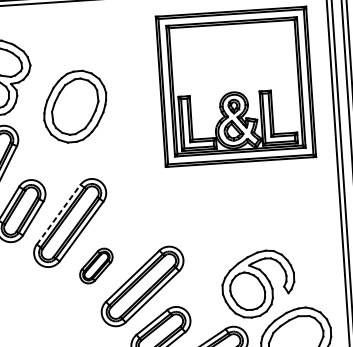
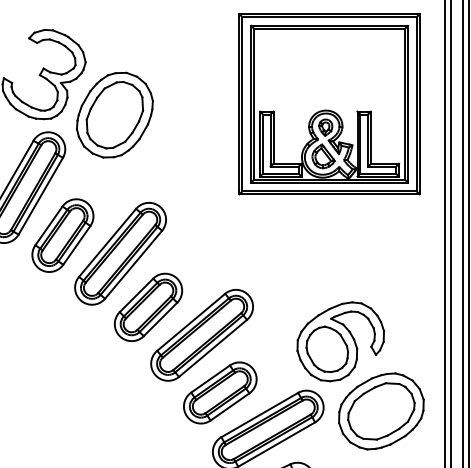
part: (74, 106) -> (114, 114), moved
line: (58, 214) -> (107, 242), dashed -> solid
part: (96, 265) -> (148, 306), size x1.67

